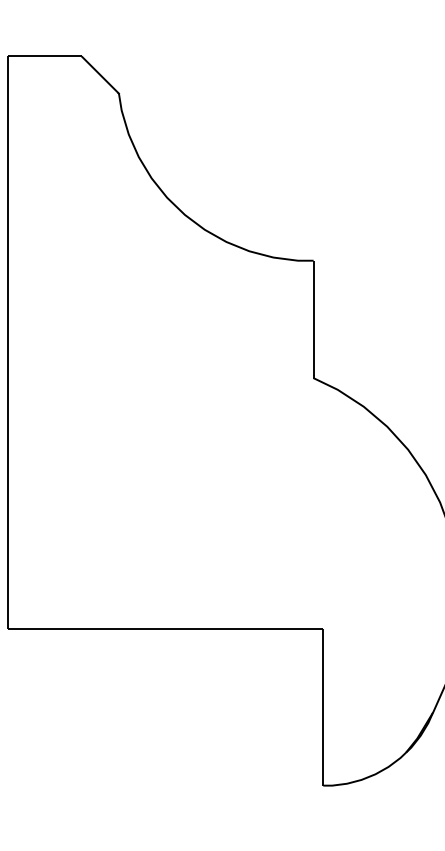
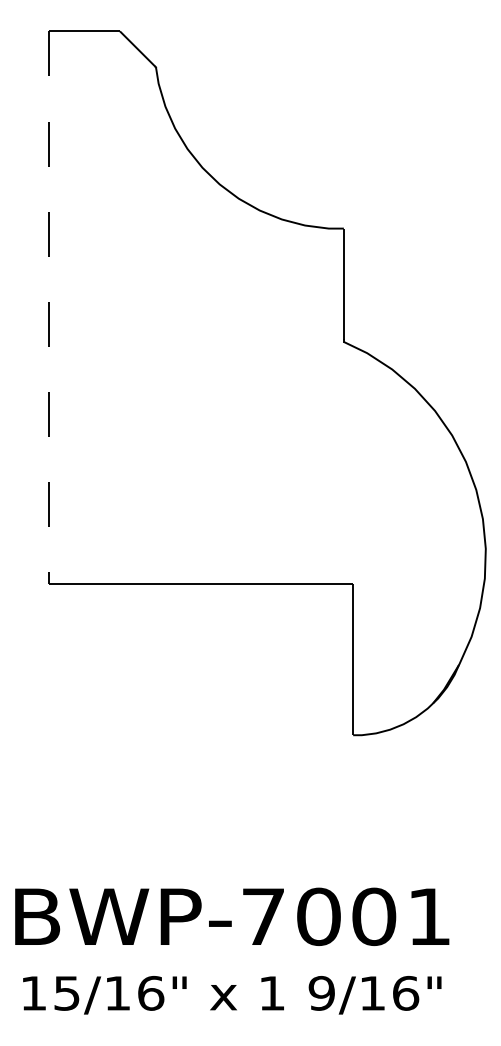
line: (7, 343) -> (48, 308), solid -> dashed

